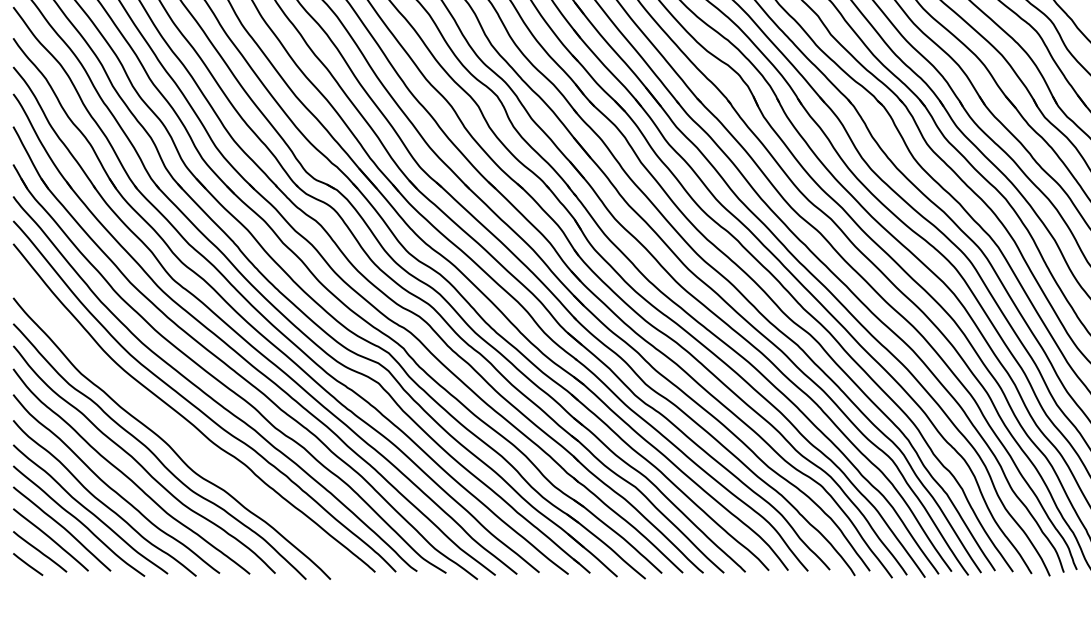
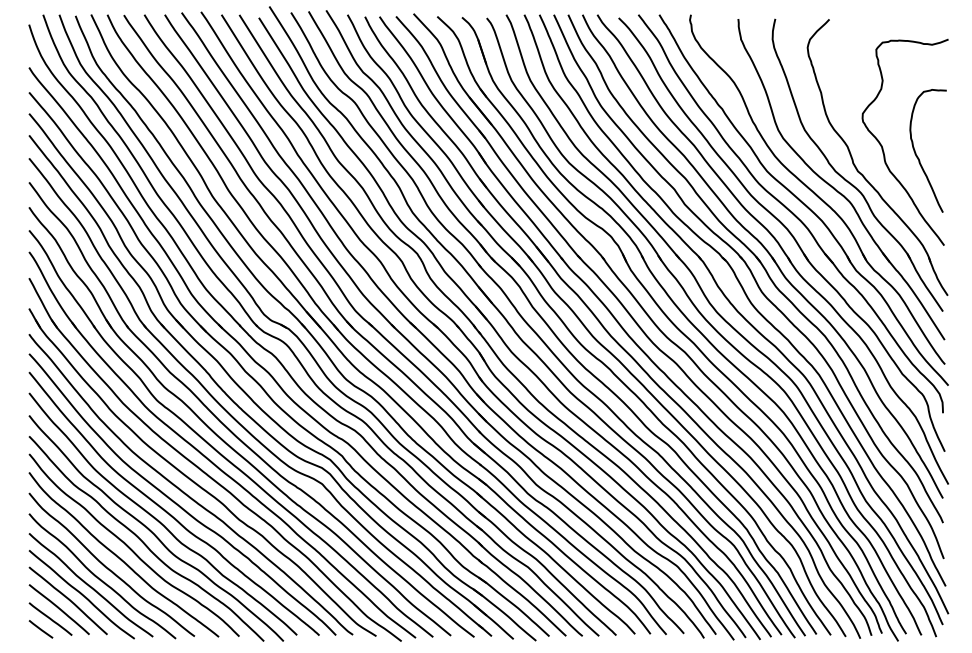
curve: (174, 427) -> (158, 519), added

